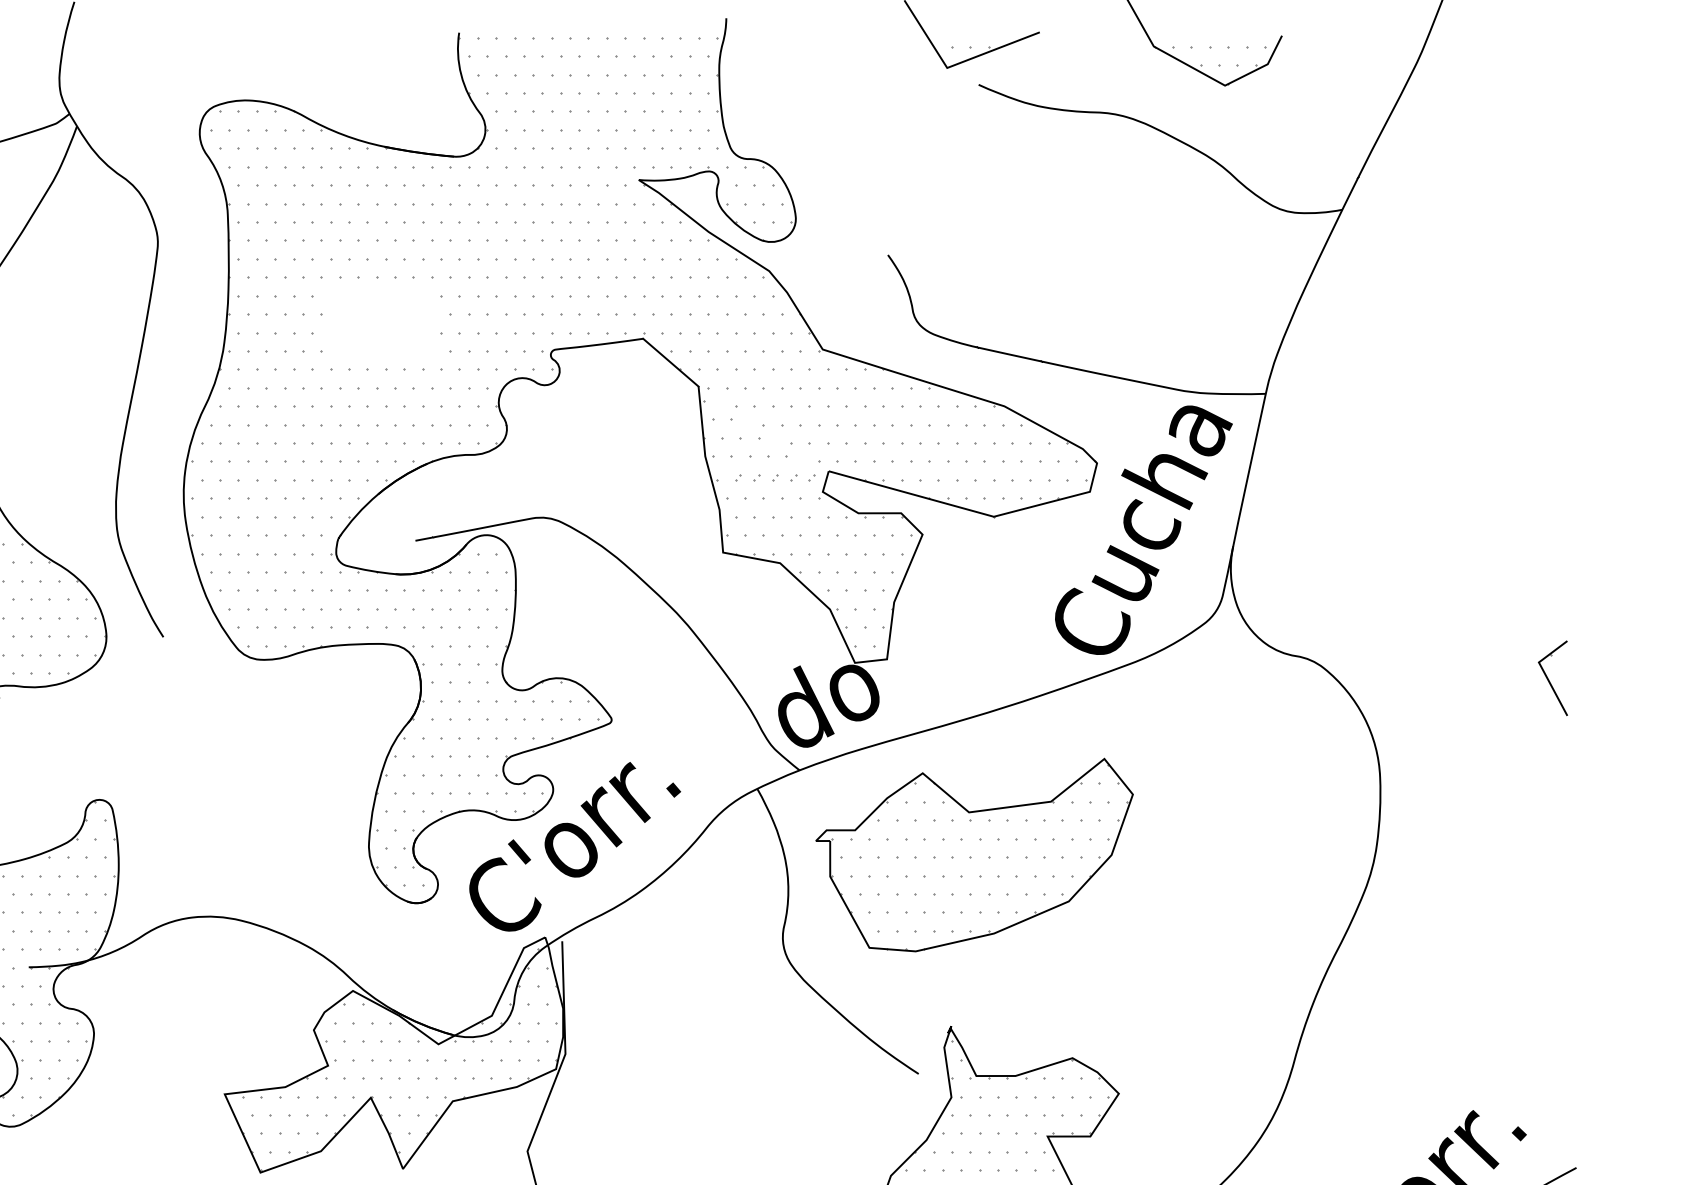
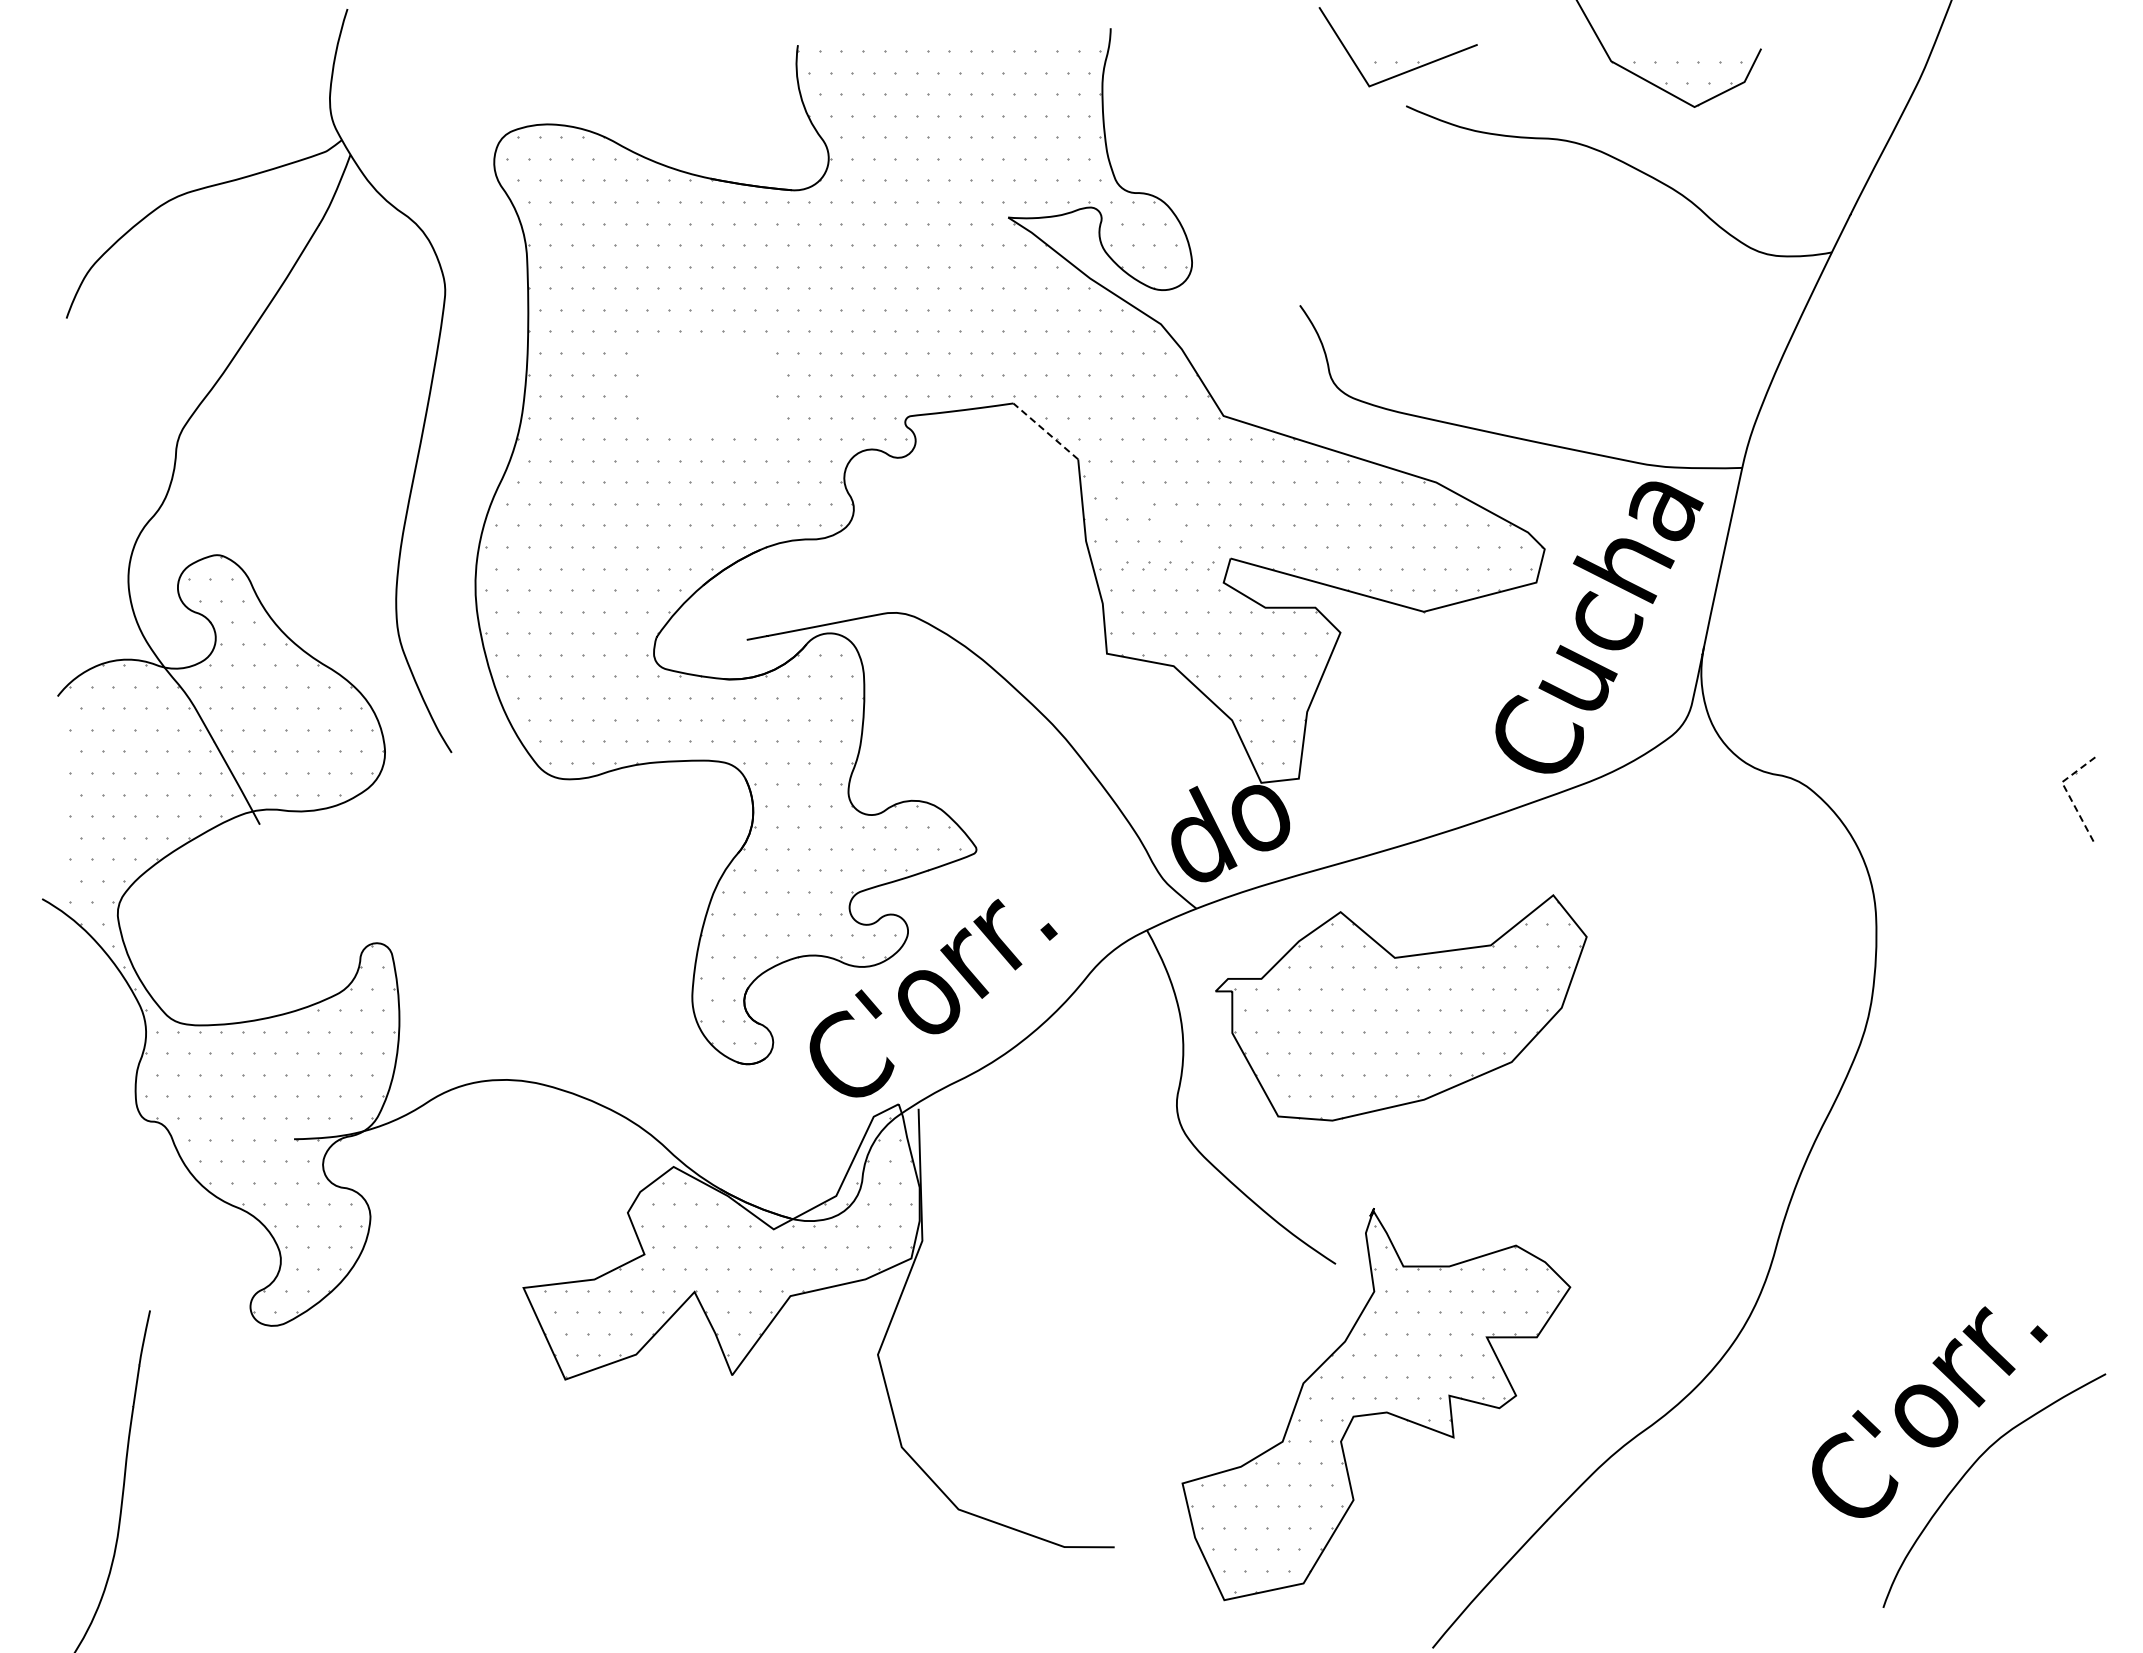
line: (670, 362) -> (1045, 431), solid -> dashed
line: (1544, 672) -> (2068, 794), solid -> dashed

